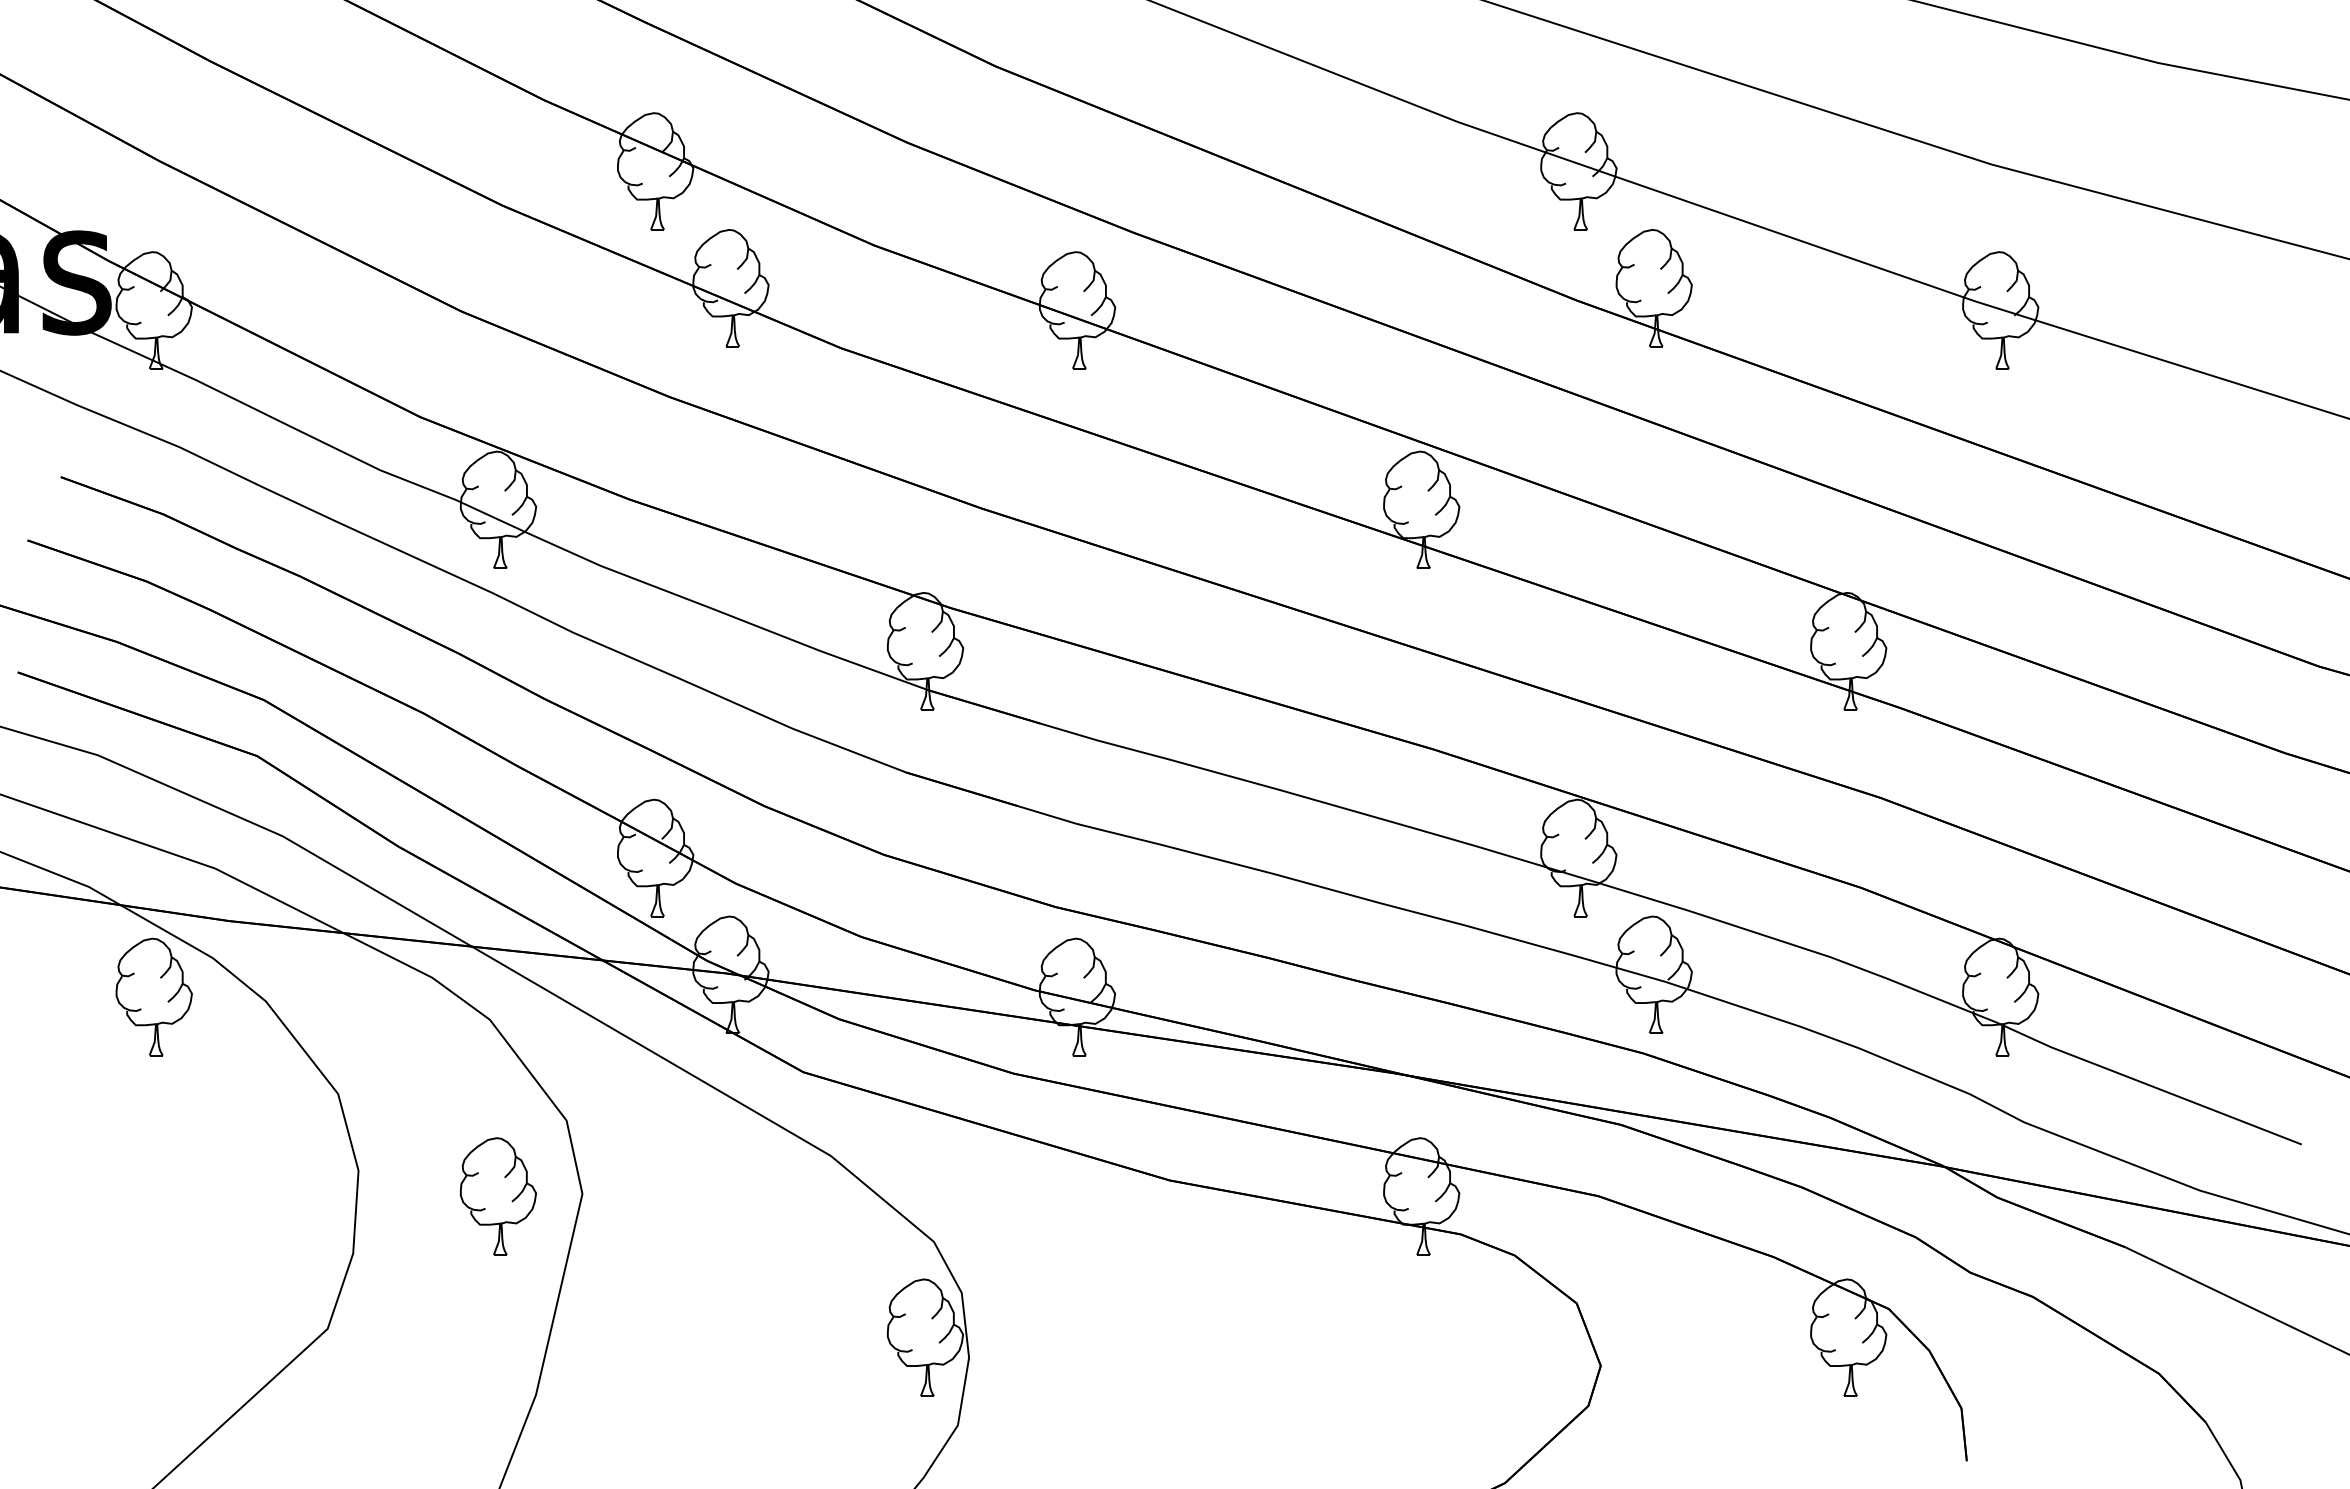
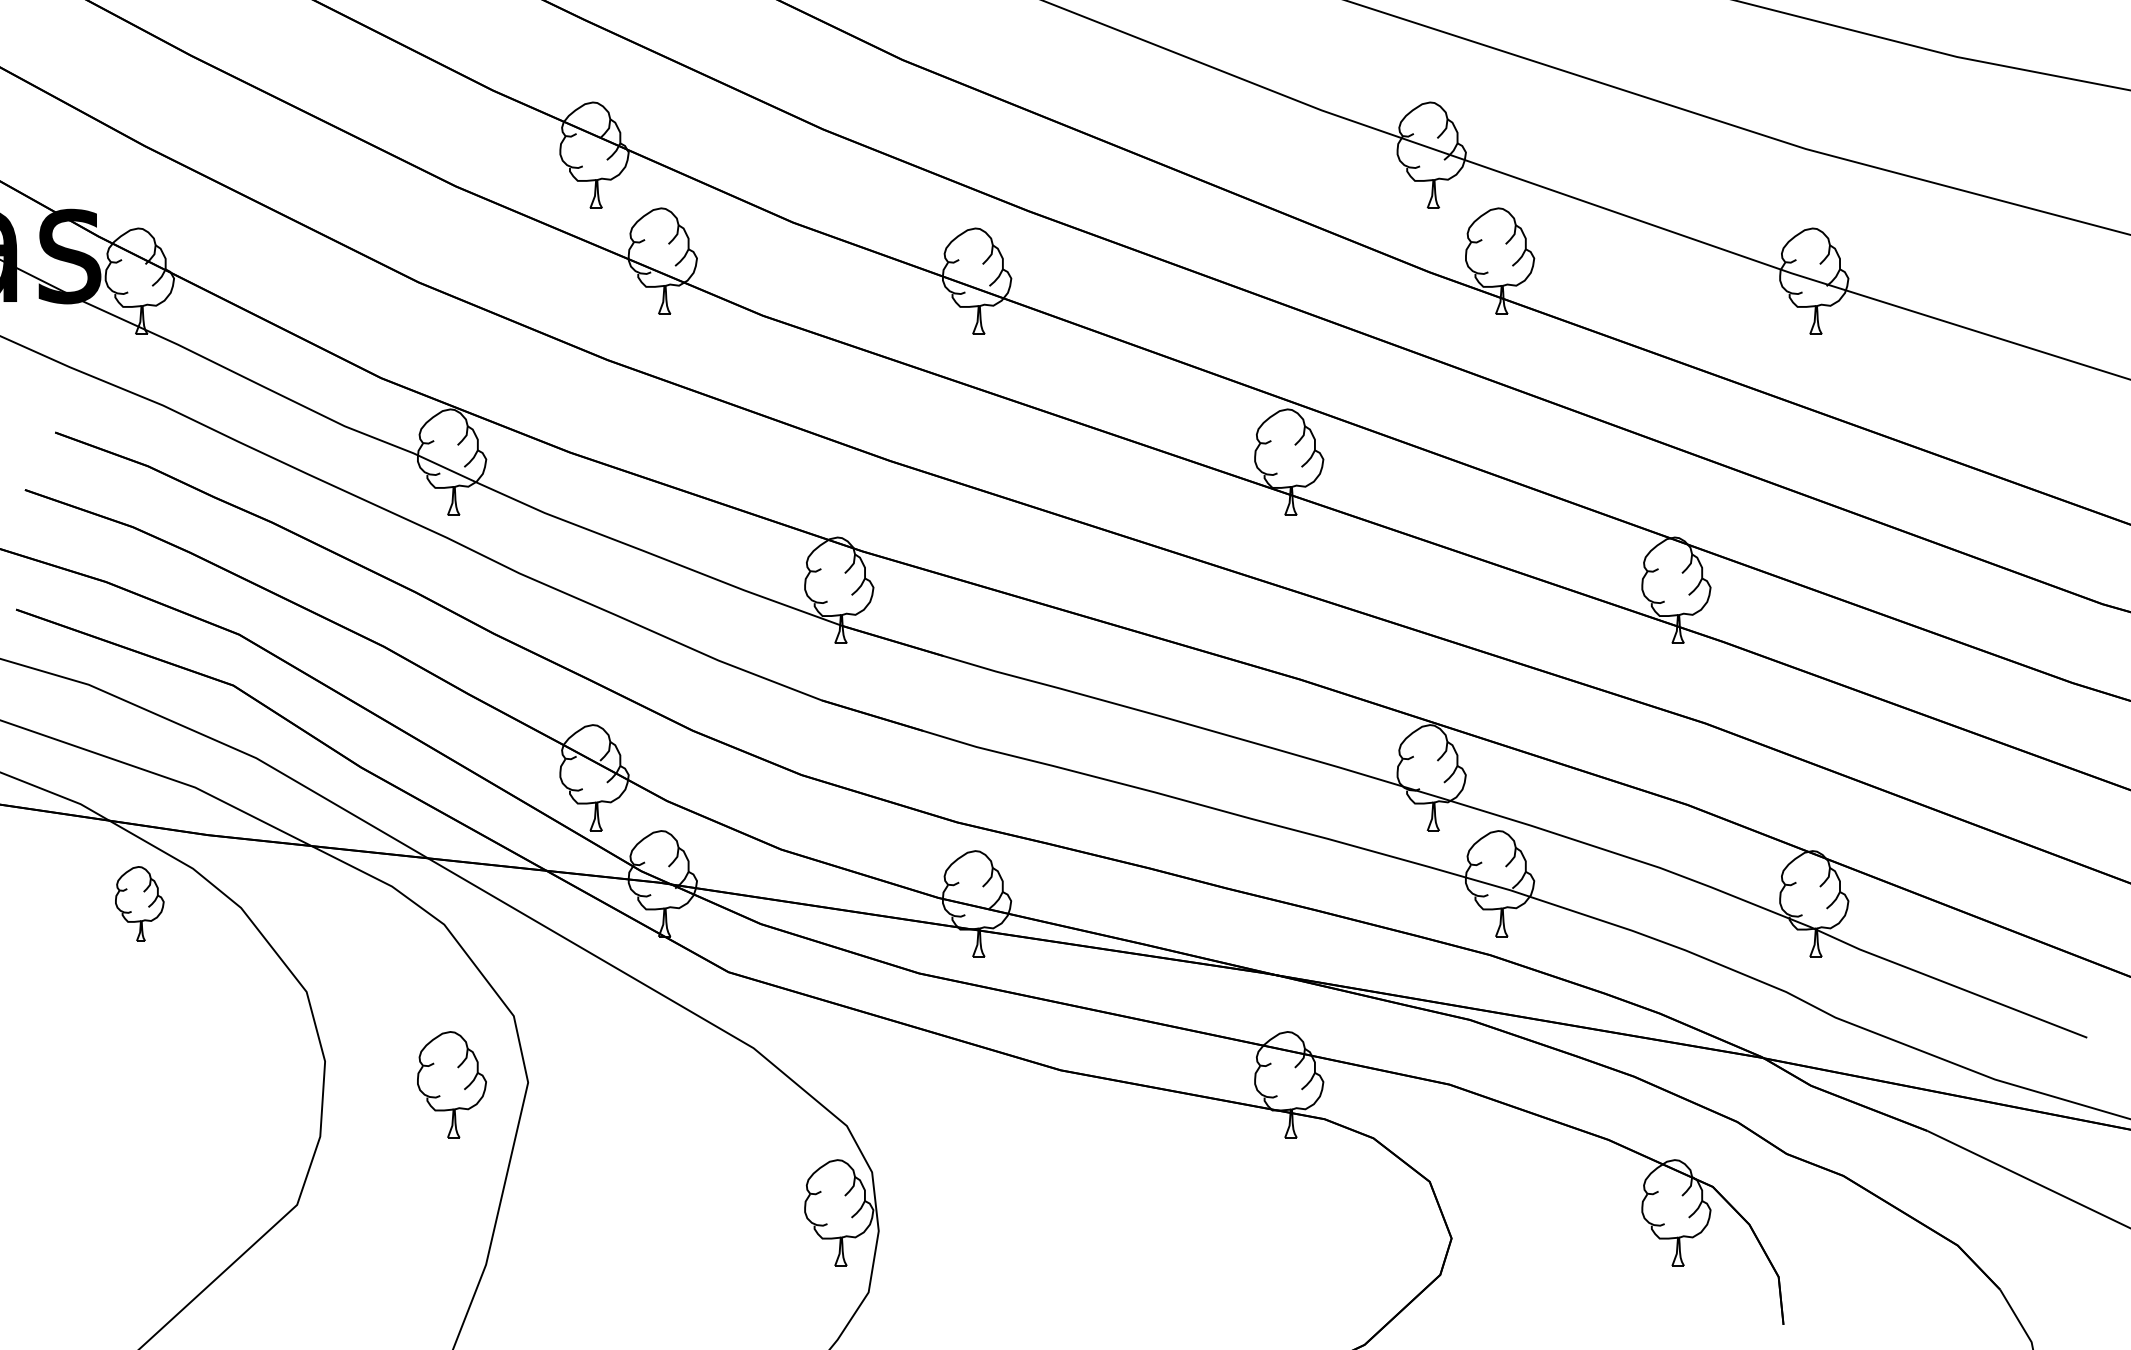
part: (153, 996) -> (139, 903), size x0.7

